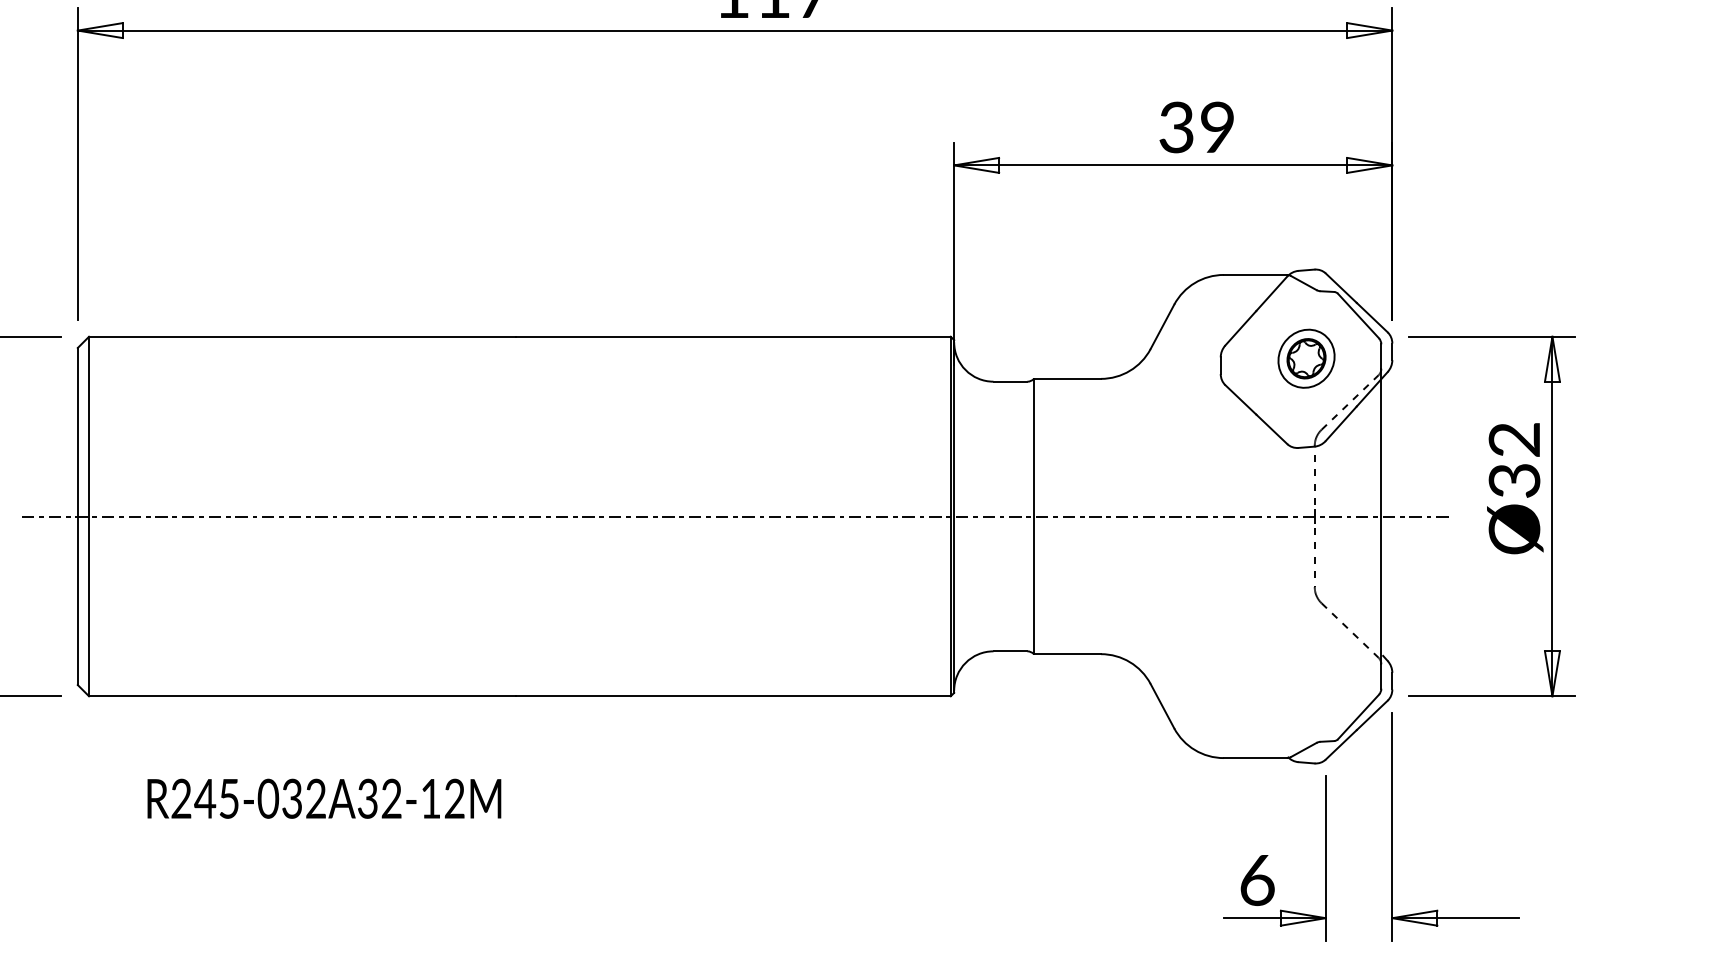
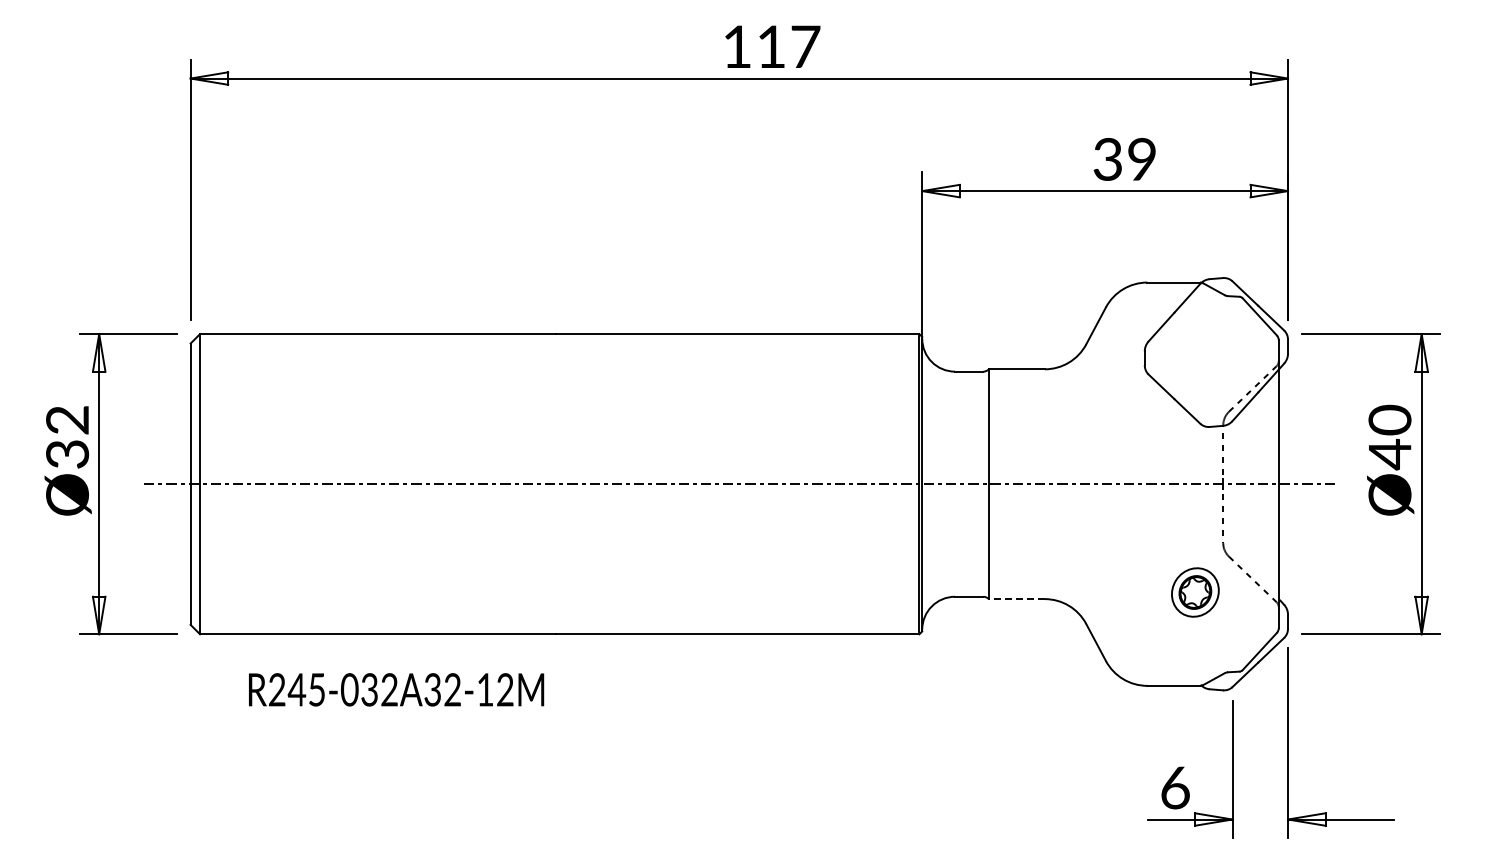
part: (1306, 358) -> (1195, 592), moved
text: (1513, 460) -> (1389, 437), Ø32 -> Ø40
line: (1067, 654) -> (1016, 599), solid -> dashed
text: (324, 798) -> (396, 689), moved

